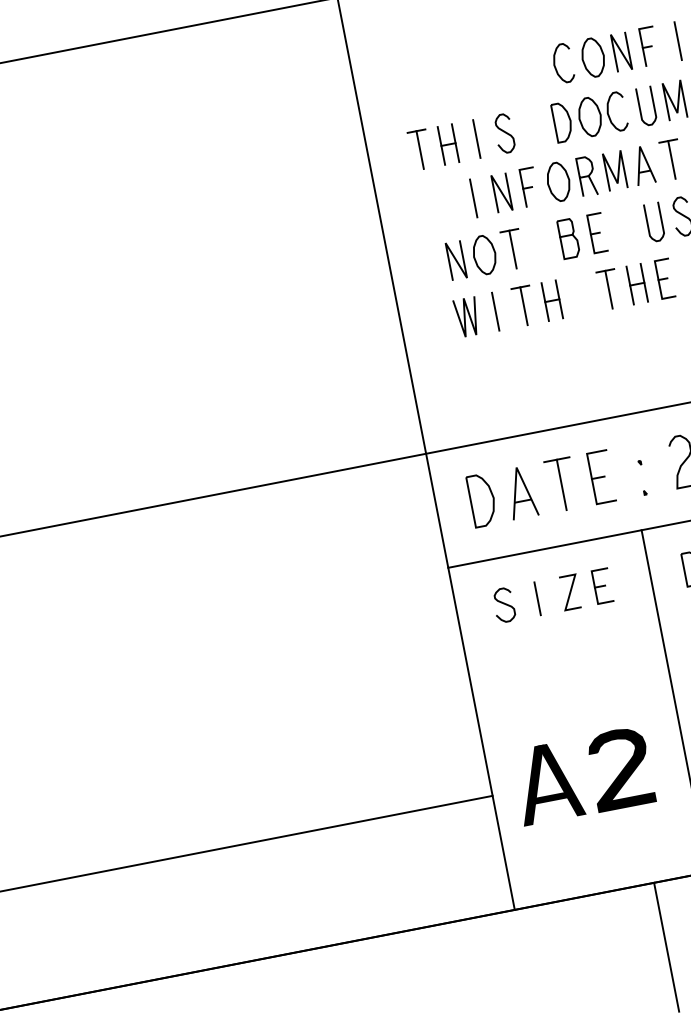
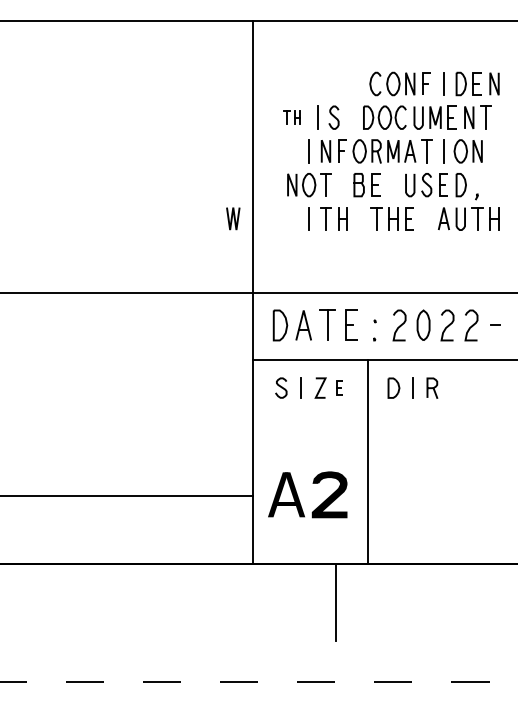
part: (432, 147) -> (291, 117), size x0.6
line: (467, 316) -> (233, 218), moved
part: (601, 585) -> (339, 387), size x0.7

